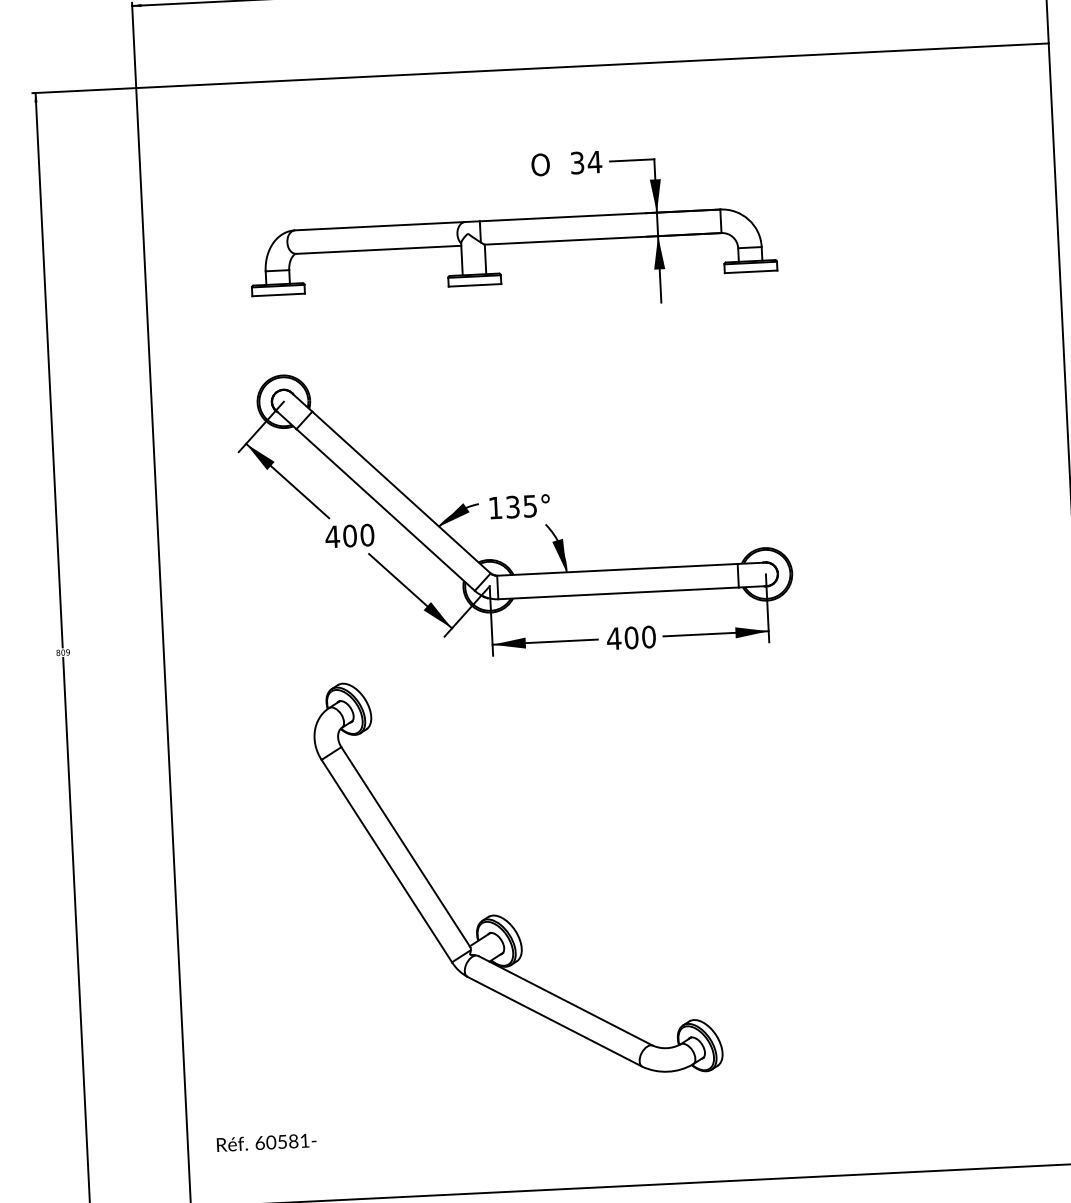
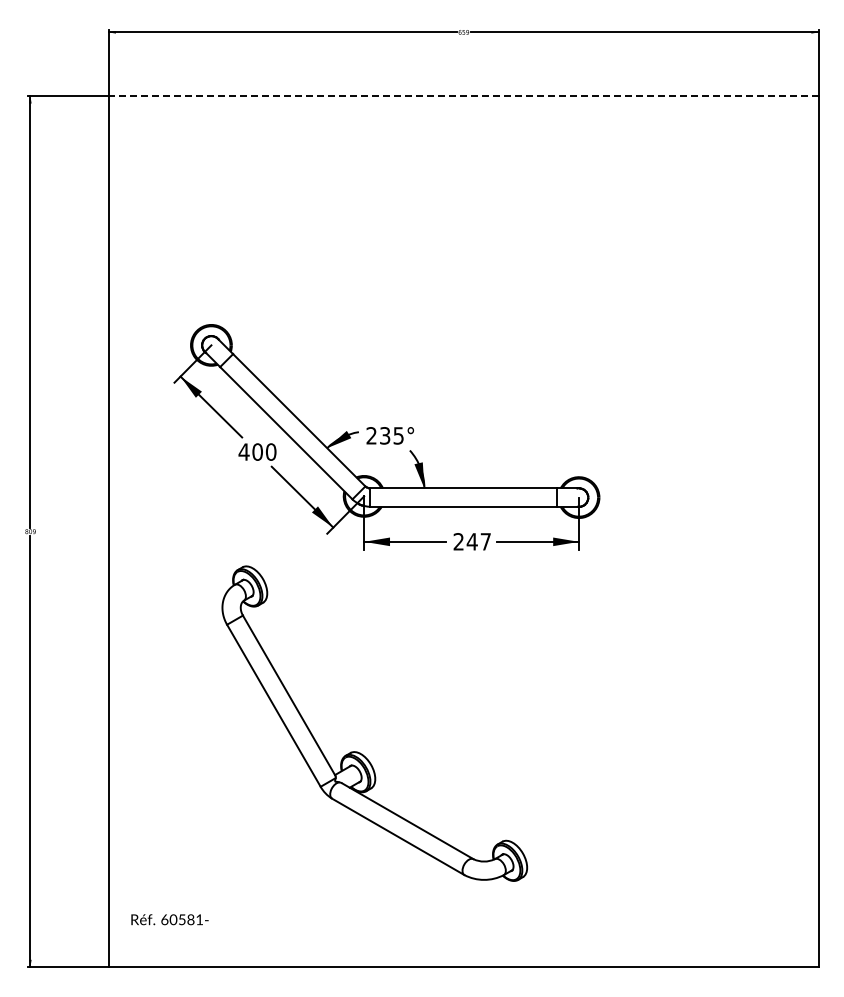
line: (592, 66) -> (463, 96), solid -> dashed
part: (512, 232) -> (395, 222), removed
text: (495, 507) -> (371, 435), 135° -> 235°
text: (631, 637) -> (472, 541), 400 -> 247

